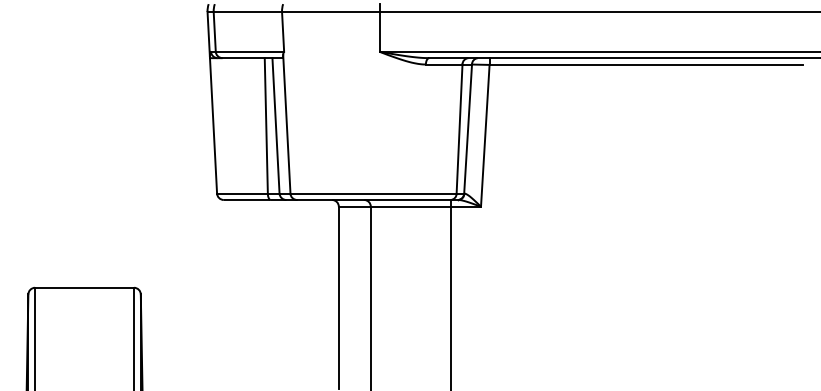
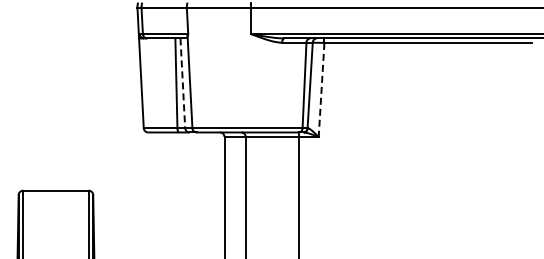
line: (275, 126) -> (182, 83), solid -> dashed
line: (485, 136) -> (321, 90), solid -> dashed

